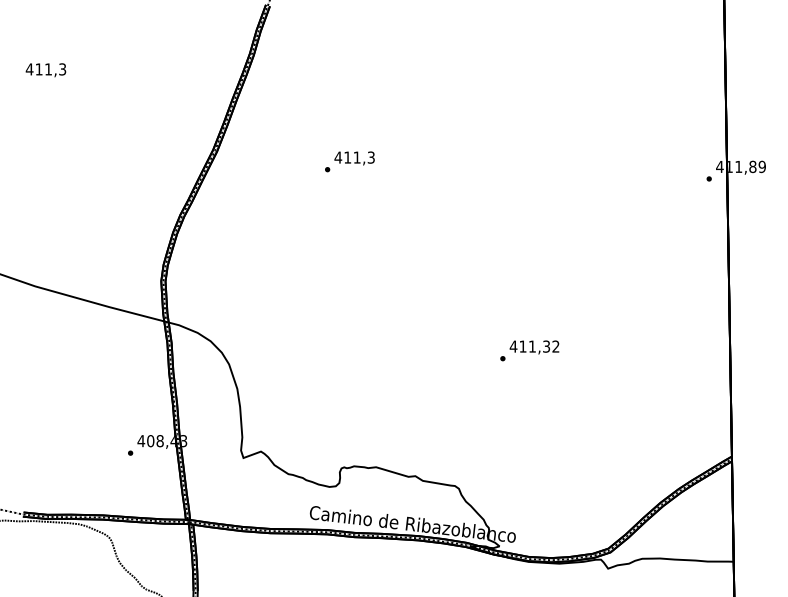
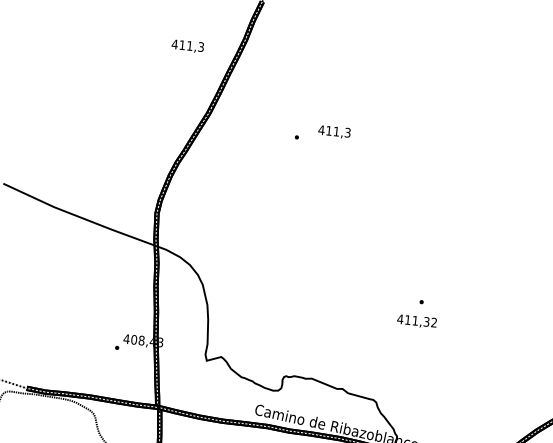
text: (45, 70) -> (187, 46), moved
text: (354, 158) -> (334, 132), moved
text: (534, 347) -> (416, 321), moved

